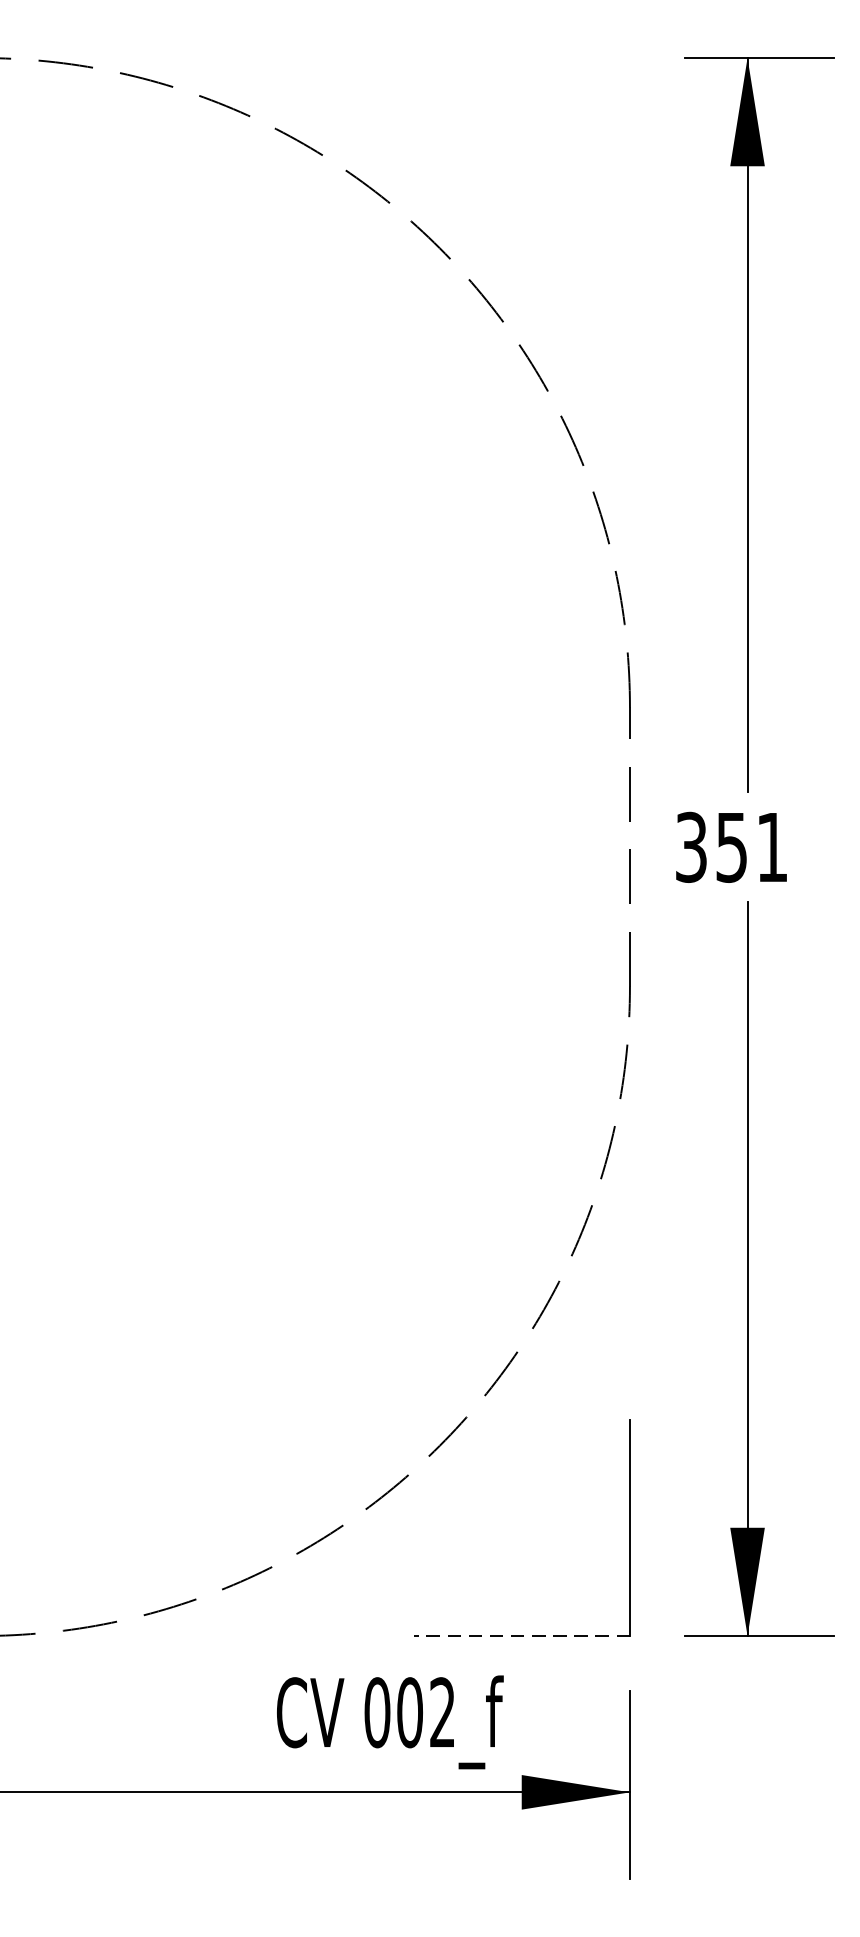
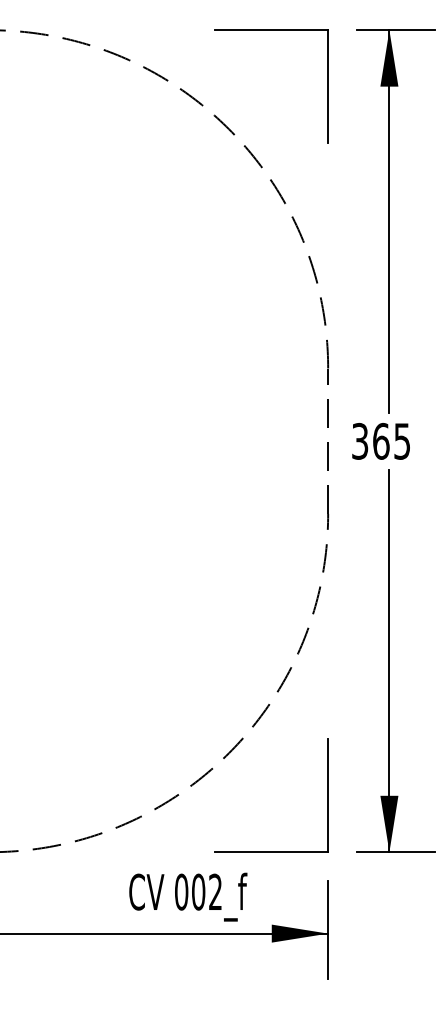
part: (521, 58) -> (271, 30), added
text: (751, 847) -> (391, 441), 351 -> 365
line: (521, 1636) -> (271, 852), dashed -> solid
text: (390, 1721) -> (188, 896), moved

